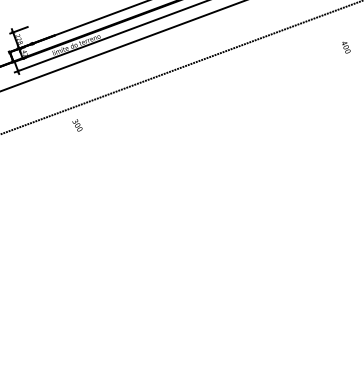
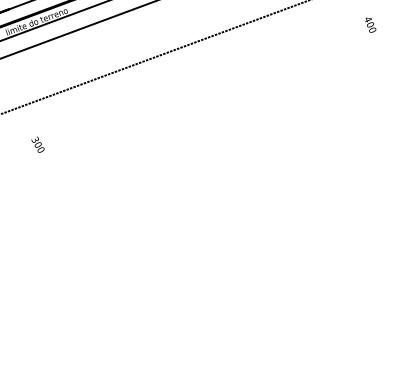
text: (346, 47) -> (370, 25), moved
text: (77, 125) -> (38, 145), moved

